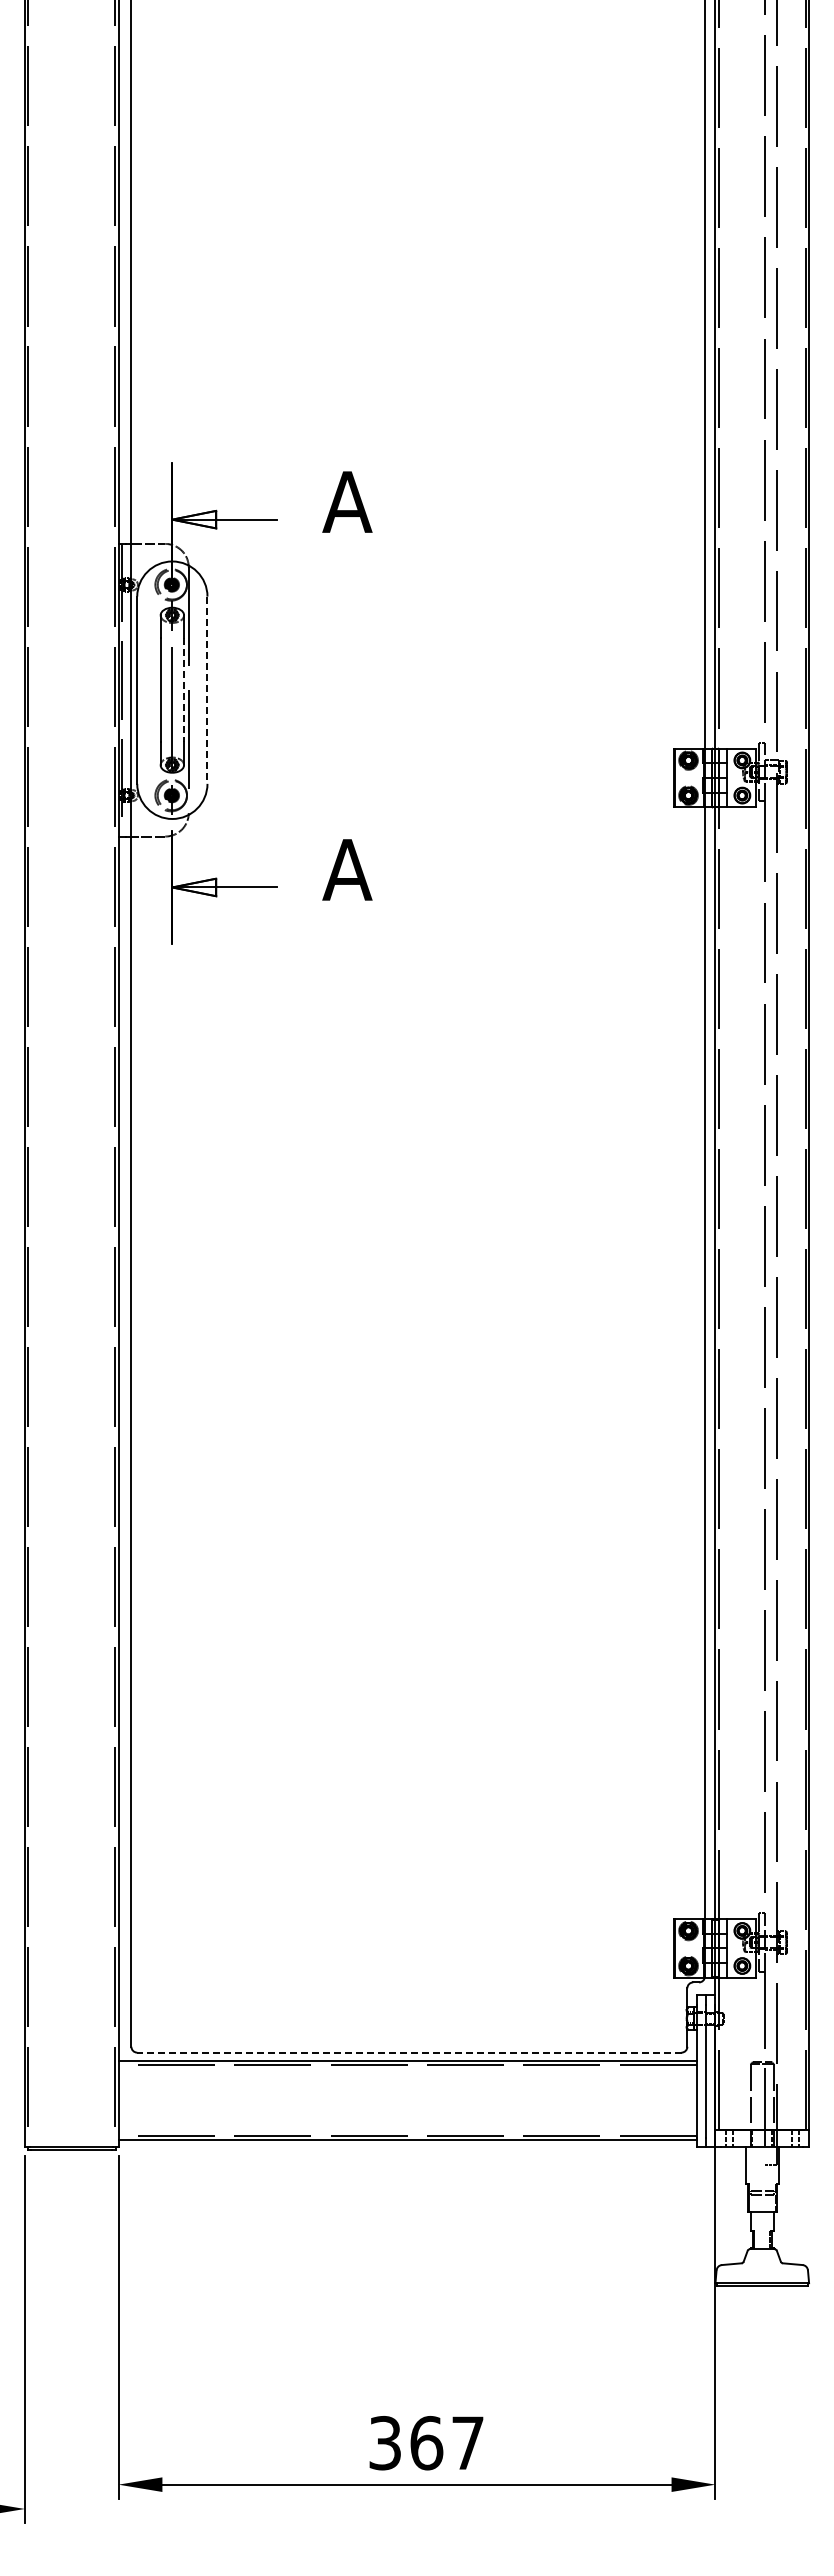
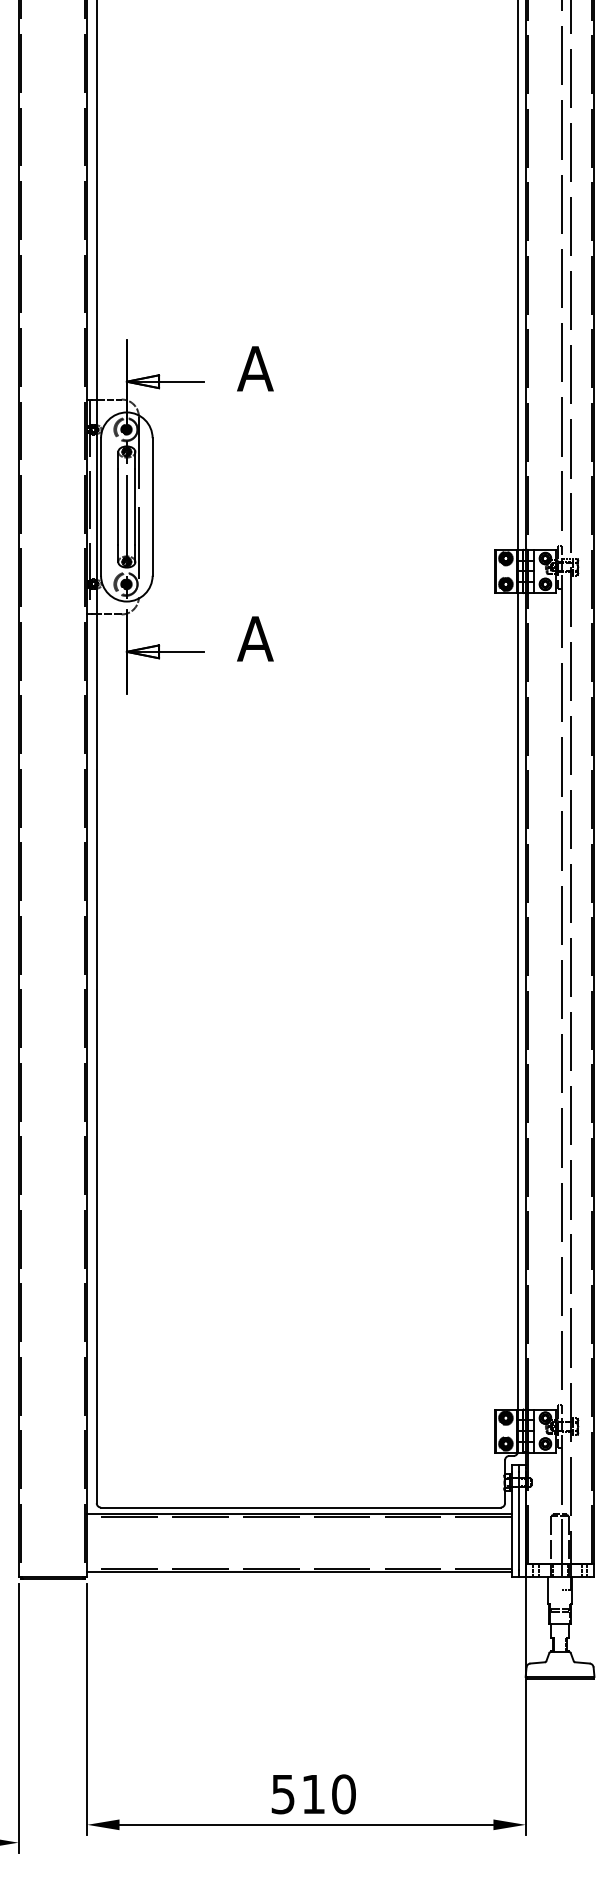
line: (184, 690) -> (135, 507), dashed -> solid
line: (207, 690) -> (152, 507), dashed -> solid
line: (408, 2052) -> (300, 1507), dashed -> solid
text: (427, 2443) -> (314, 1794), 367 -> 510

